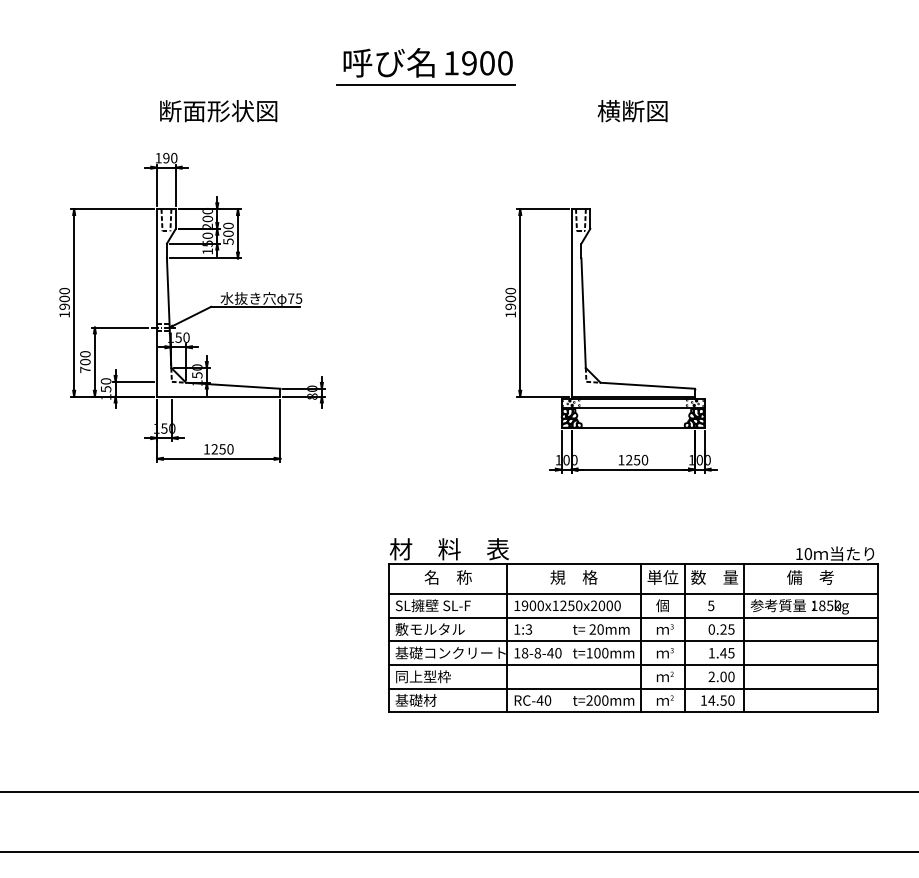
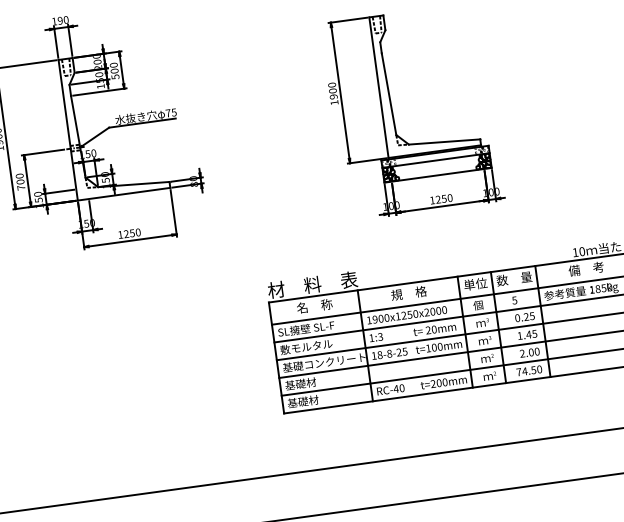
text: (554, 652) -> (402, 351), 18-8-40 -> 18-8-25
text: (422, 676) -> (305, 383), 同上型枠 -> 基礎材
text: (703, 700) -> (518, 372), 14.50 -> 74.50

